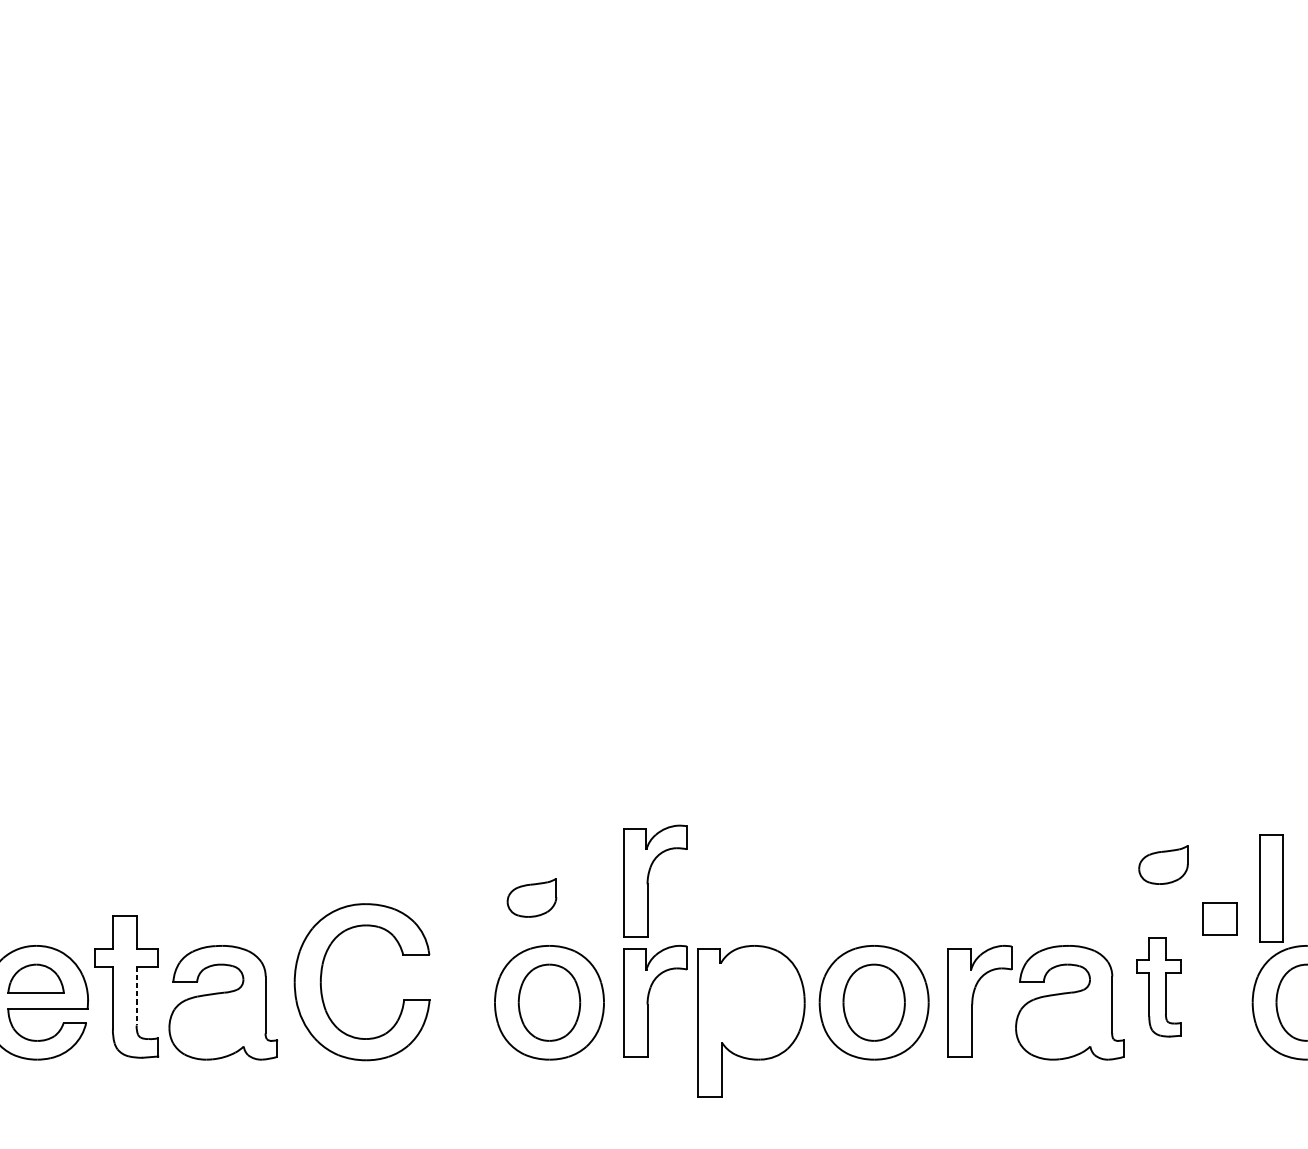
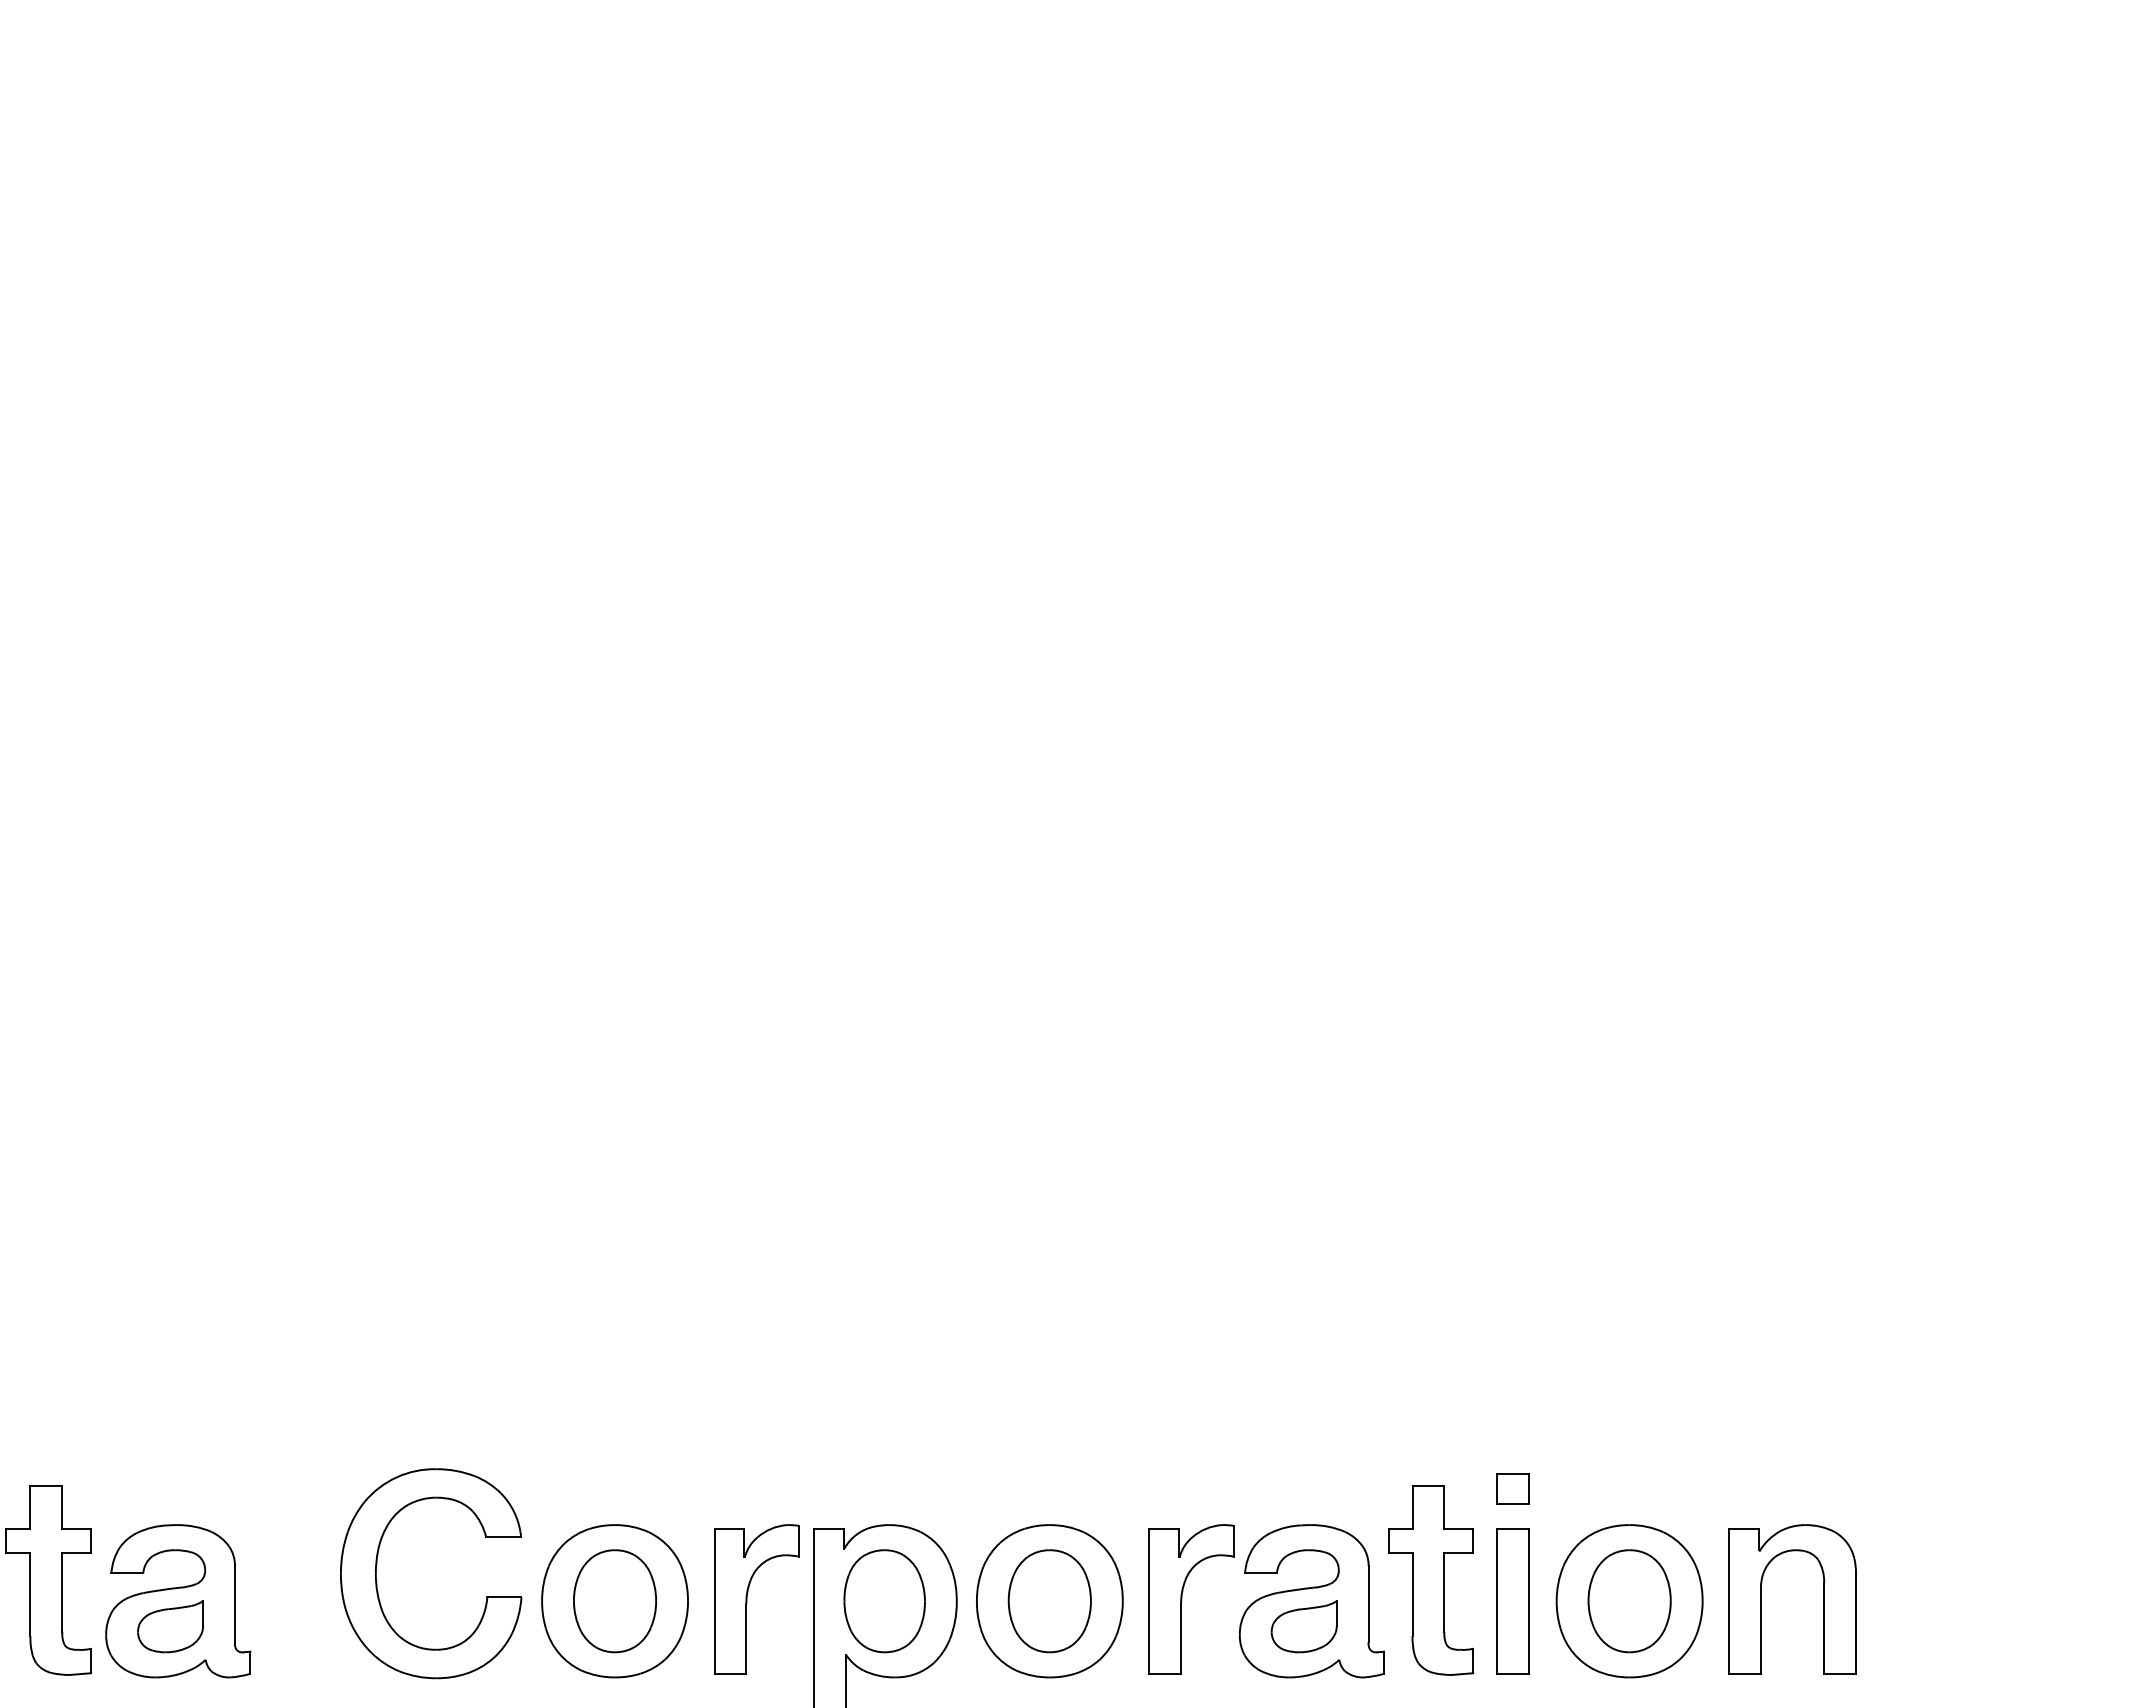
part: (1162, 864) -> (1303, 1626), moved
part: (648, 881) -> (747, 1438), removed
part: (1271, 888) -> (1512, 1601), moved
part: (531, 897) -> (170, 1626), moved
part: (1219, 918) -> (1512, 1488), size x0.71
part: (322, 976) -> (377, 1565), moved
part: (1159, 987) -> (1431, 1580), size x1.43
line: (136, 996) -> (62, 1592), dashed -> solid
part: (750, 1002) -> (884, 1601), added

